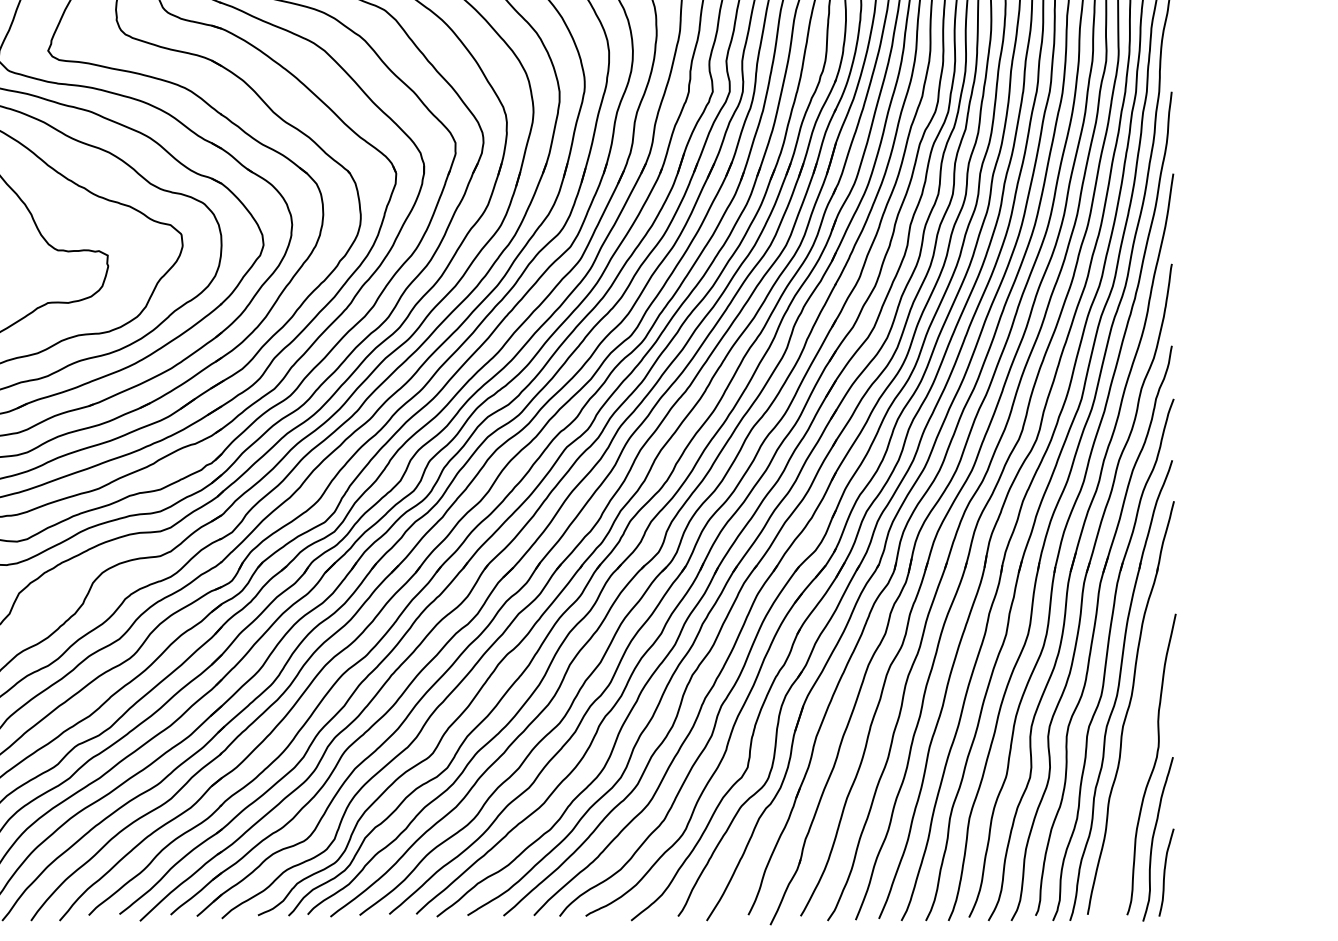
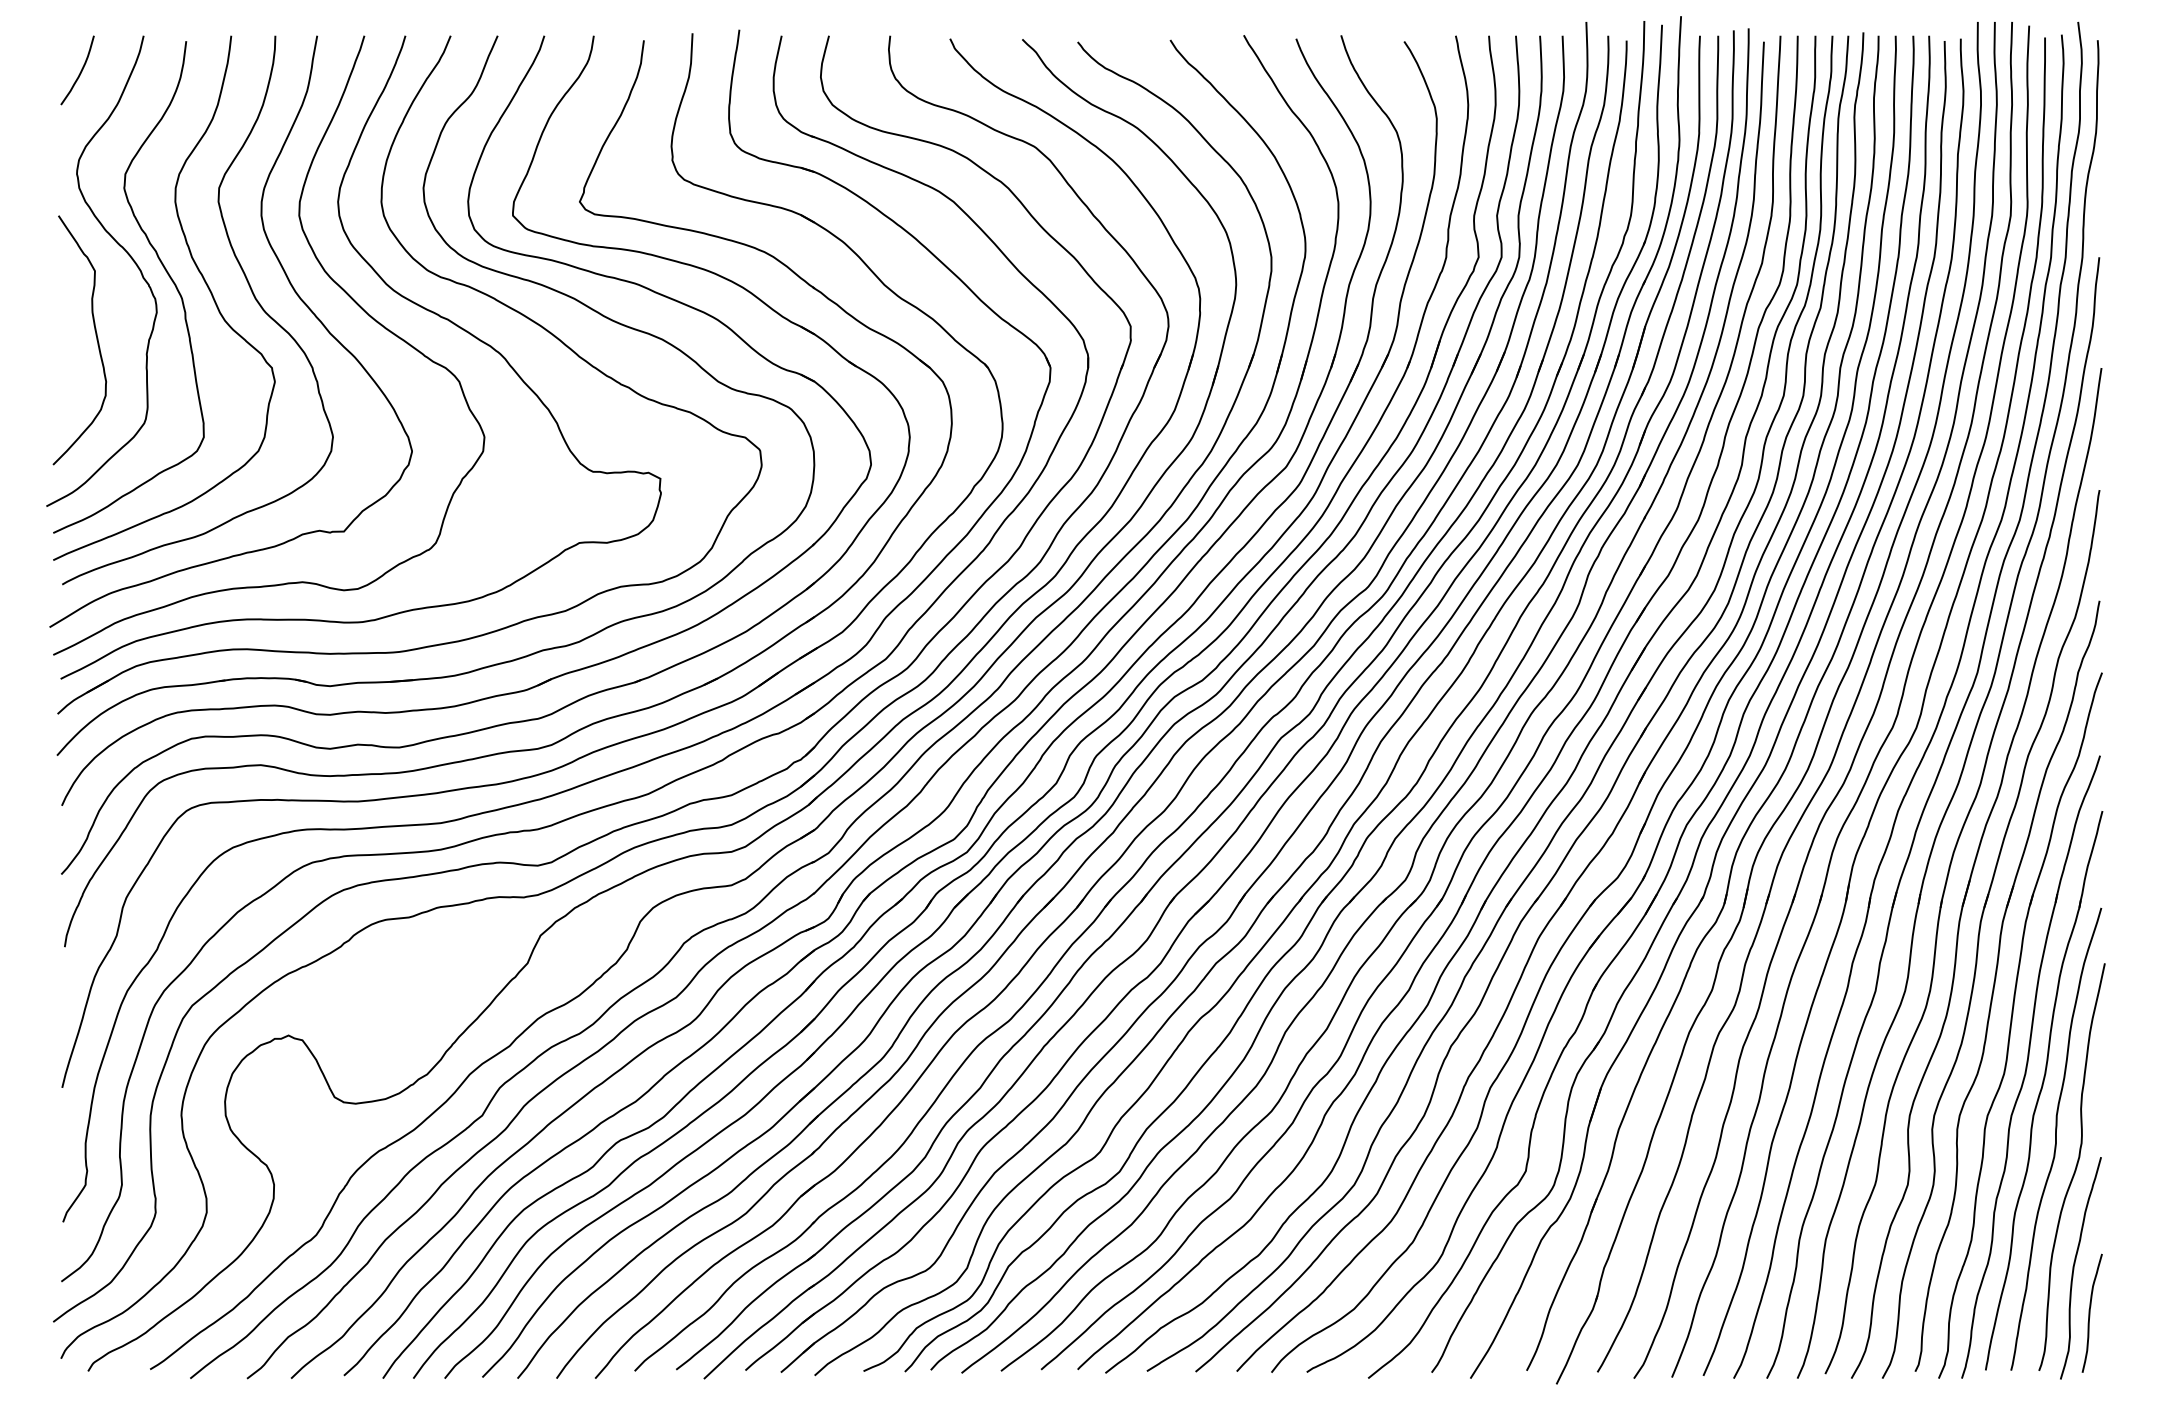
curve: (1140, 743) -> (2056, 1138), added

